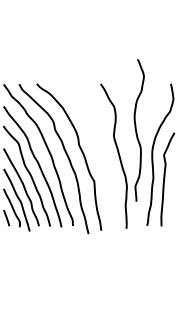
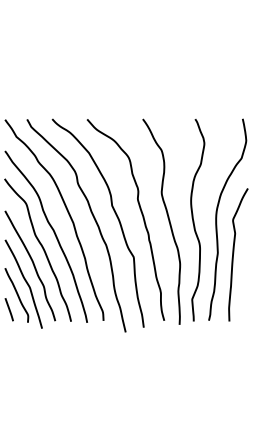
curve: (136, 130) -> (194, 220), moved
curve: (99, 151) -> (141, 214), added

